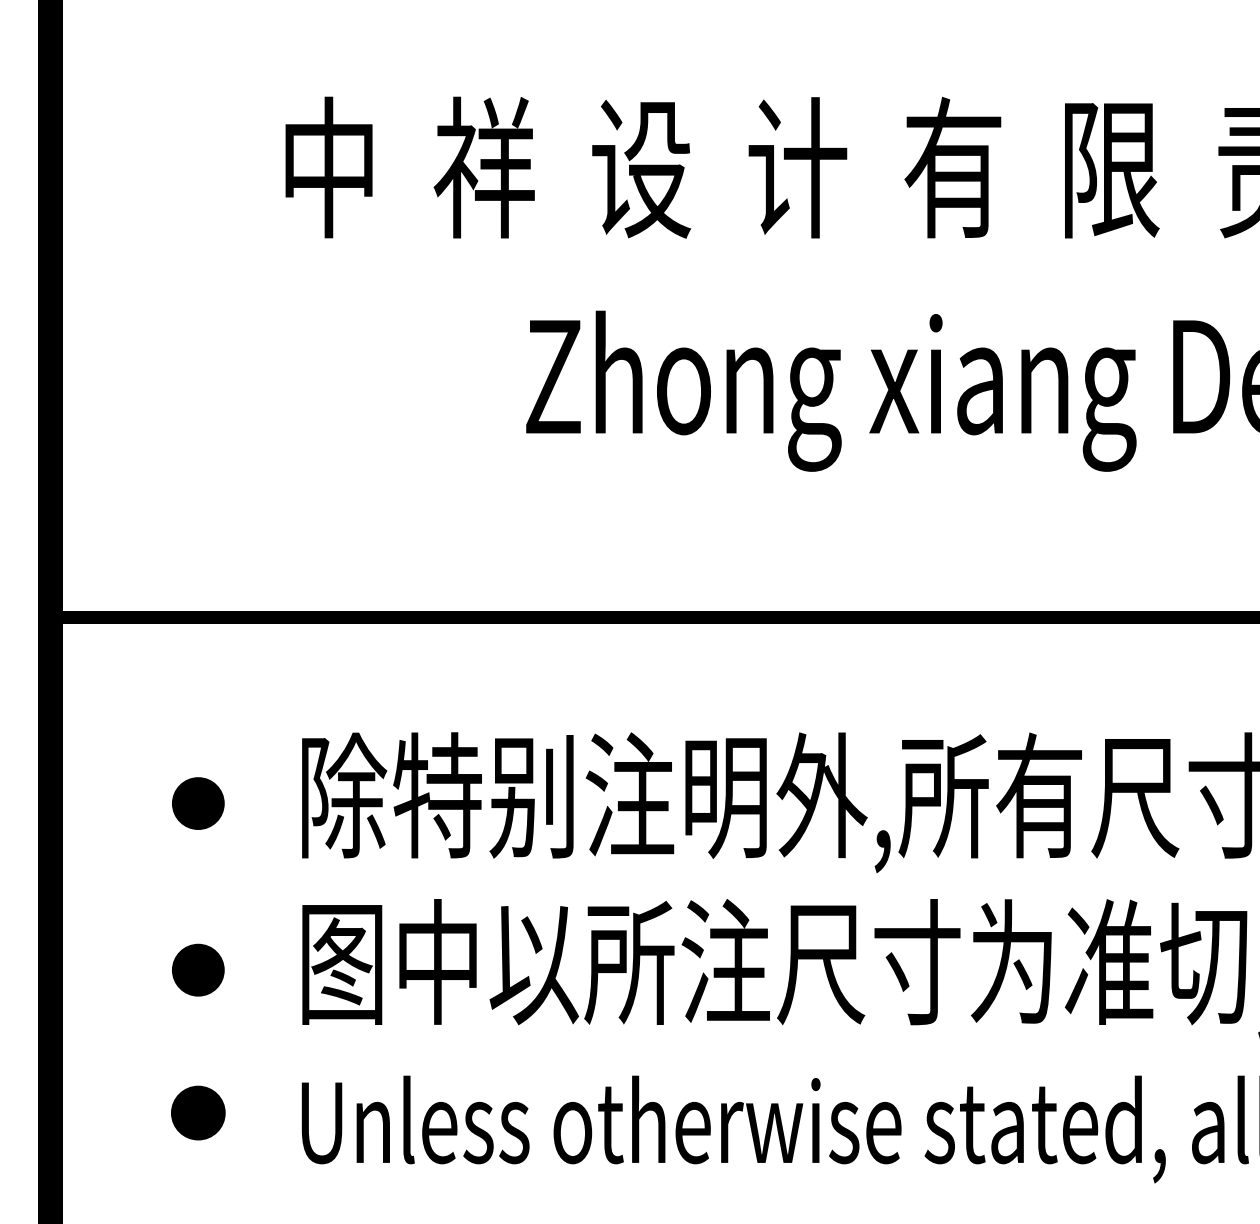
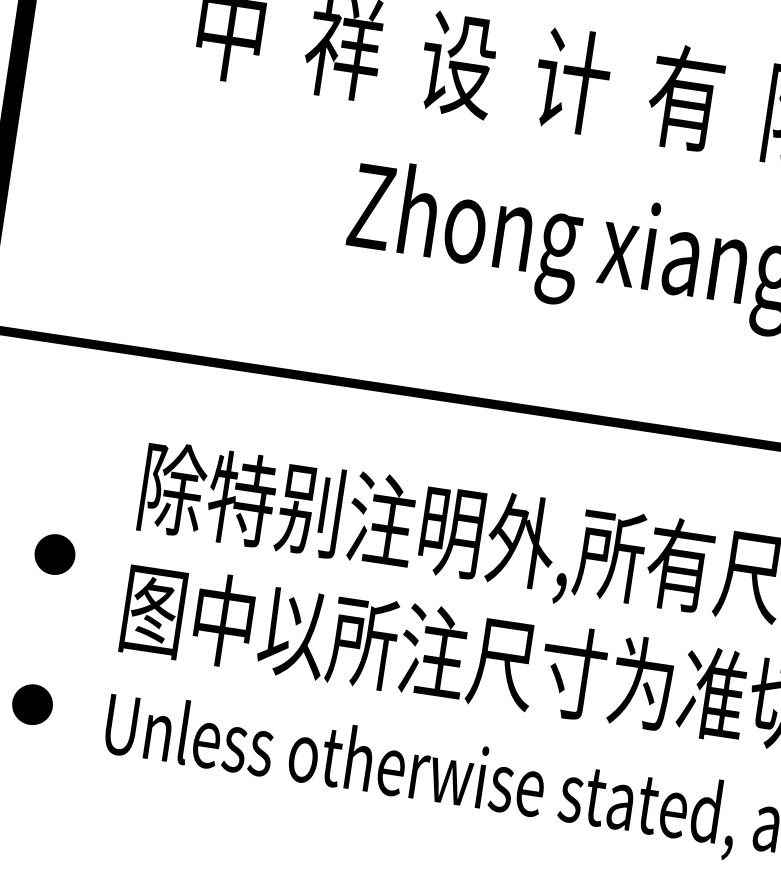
part: (198, 803) -> (66, 479), removed
part: (198, 906) -> (55, 554), added
fill: (197, 969) -> (47, 599), removed

